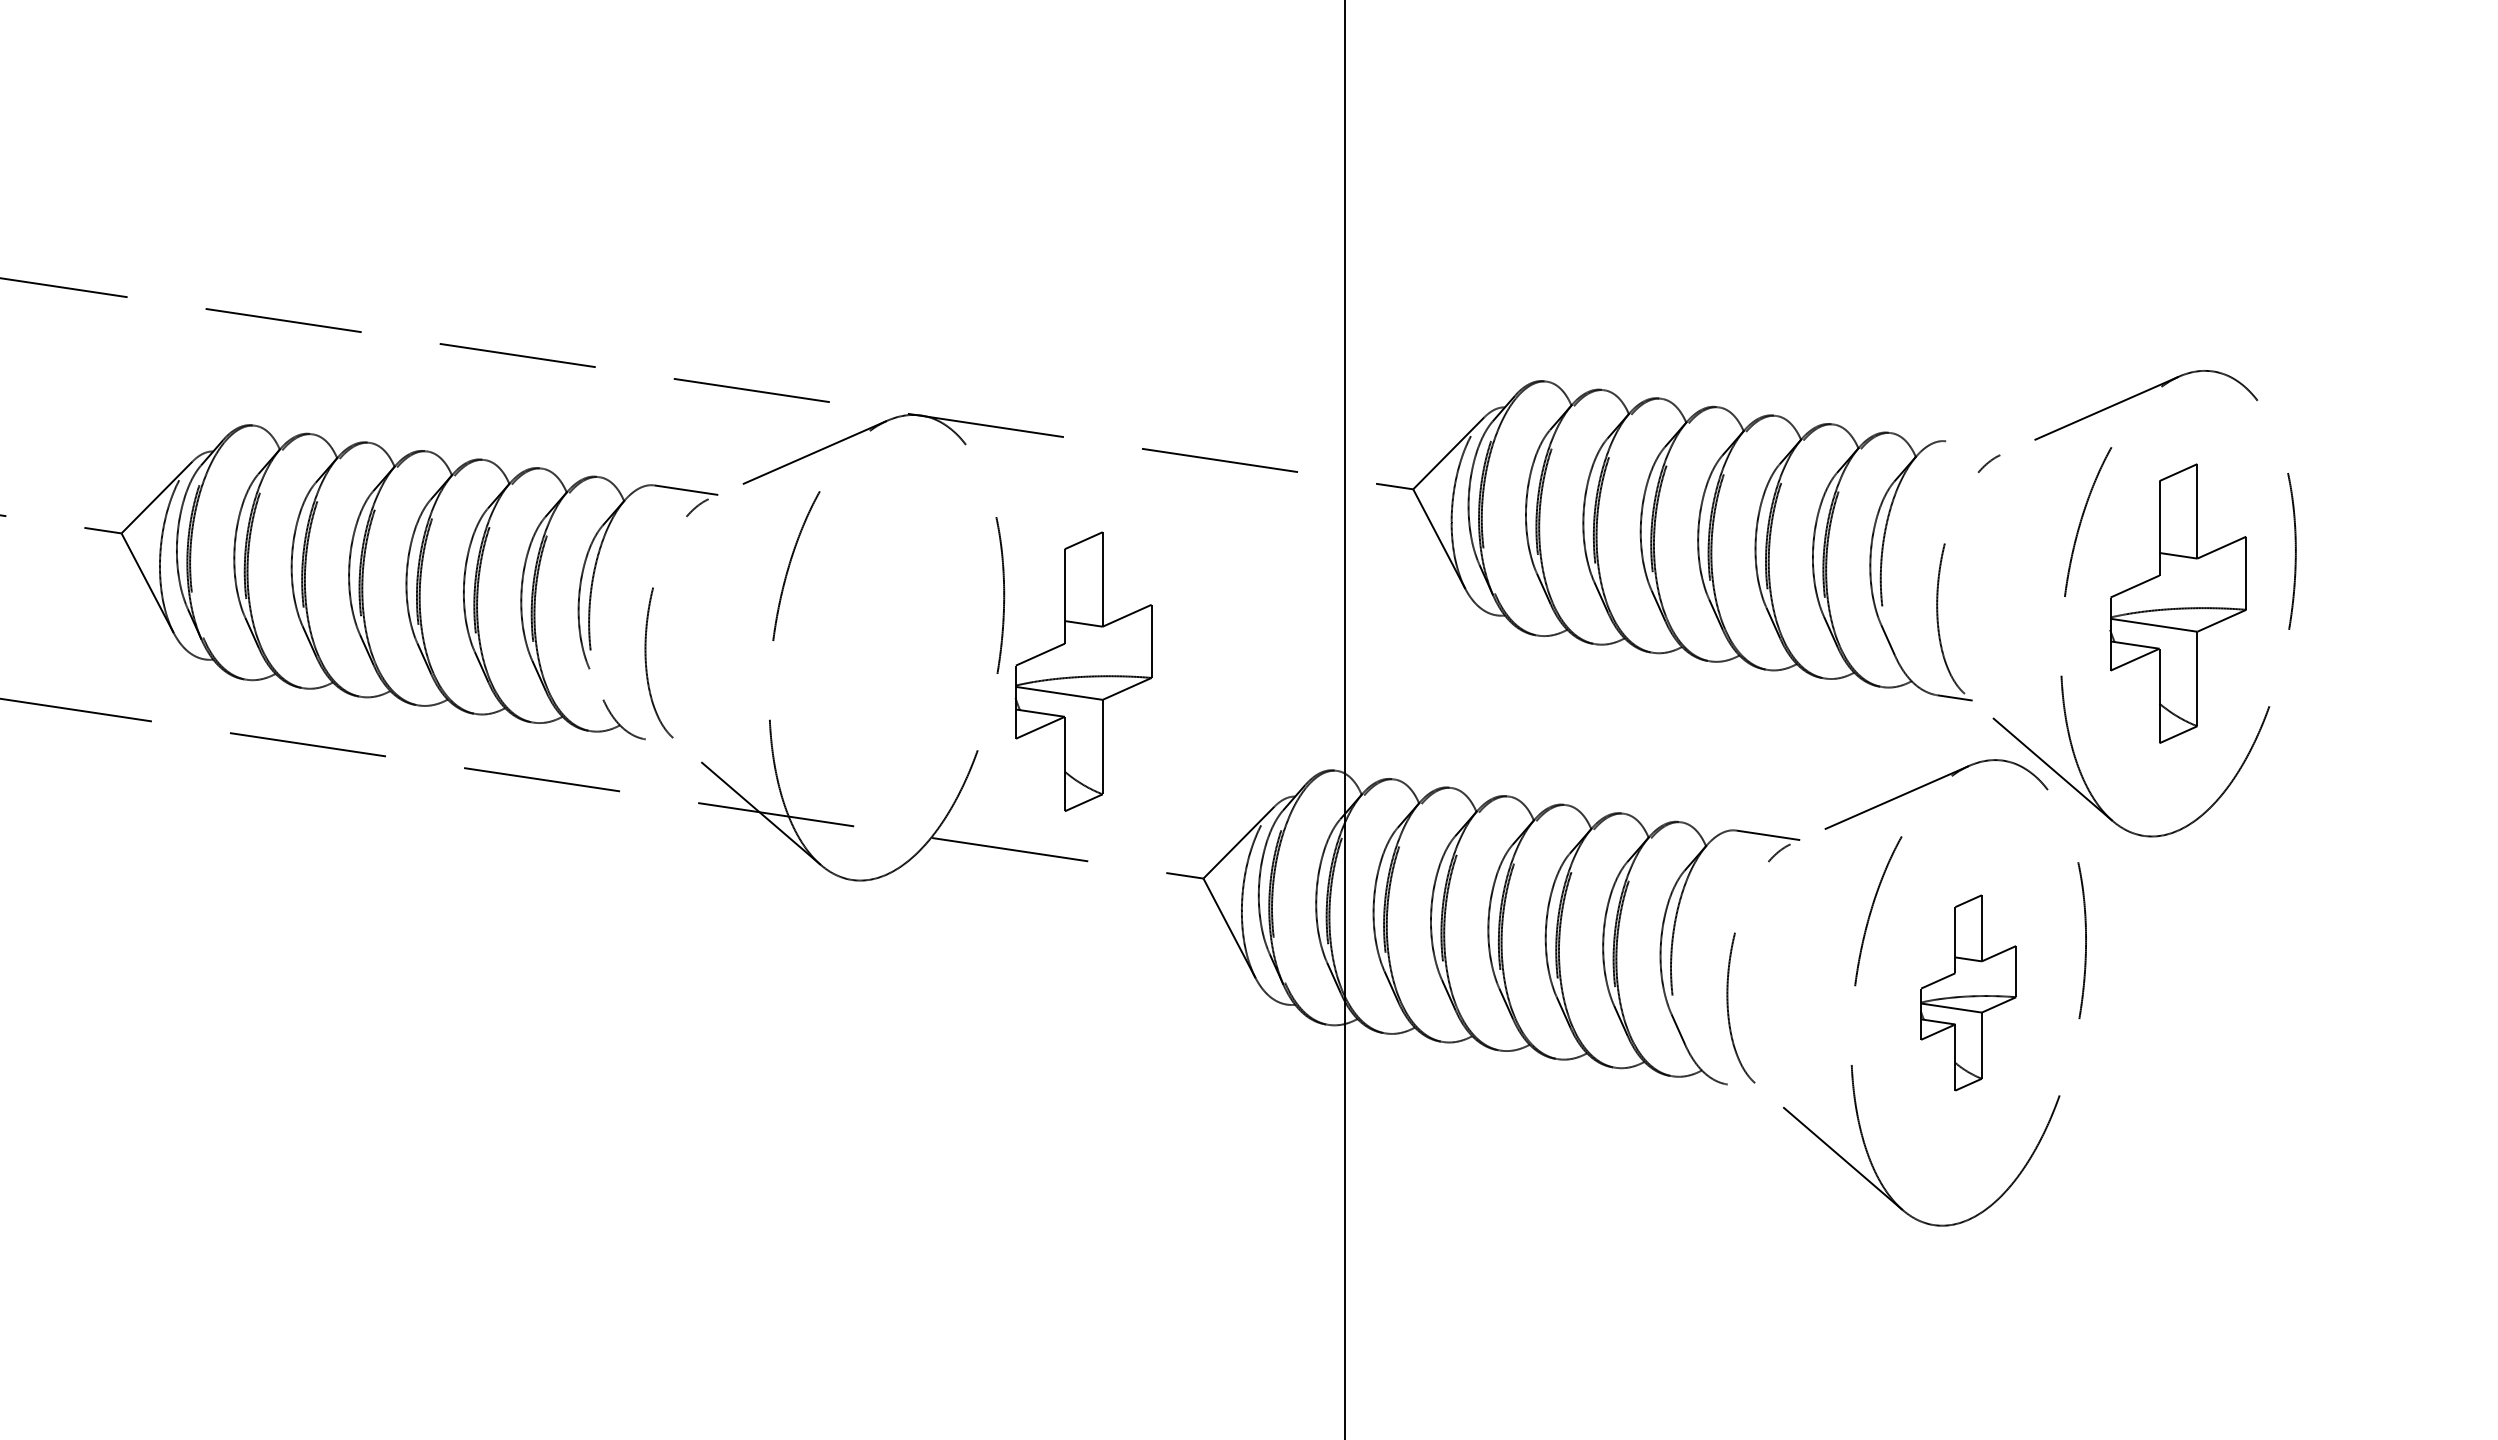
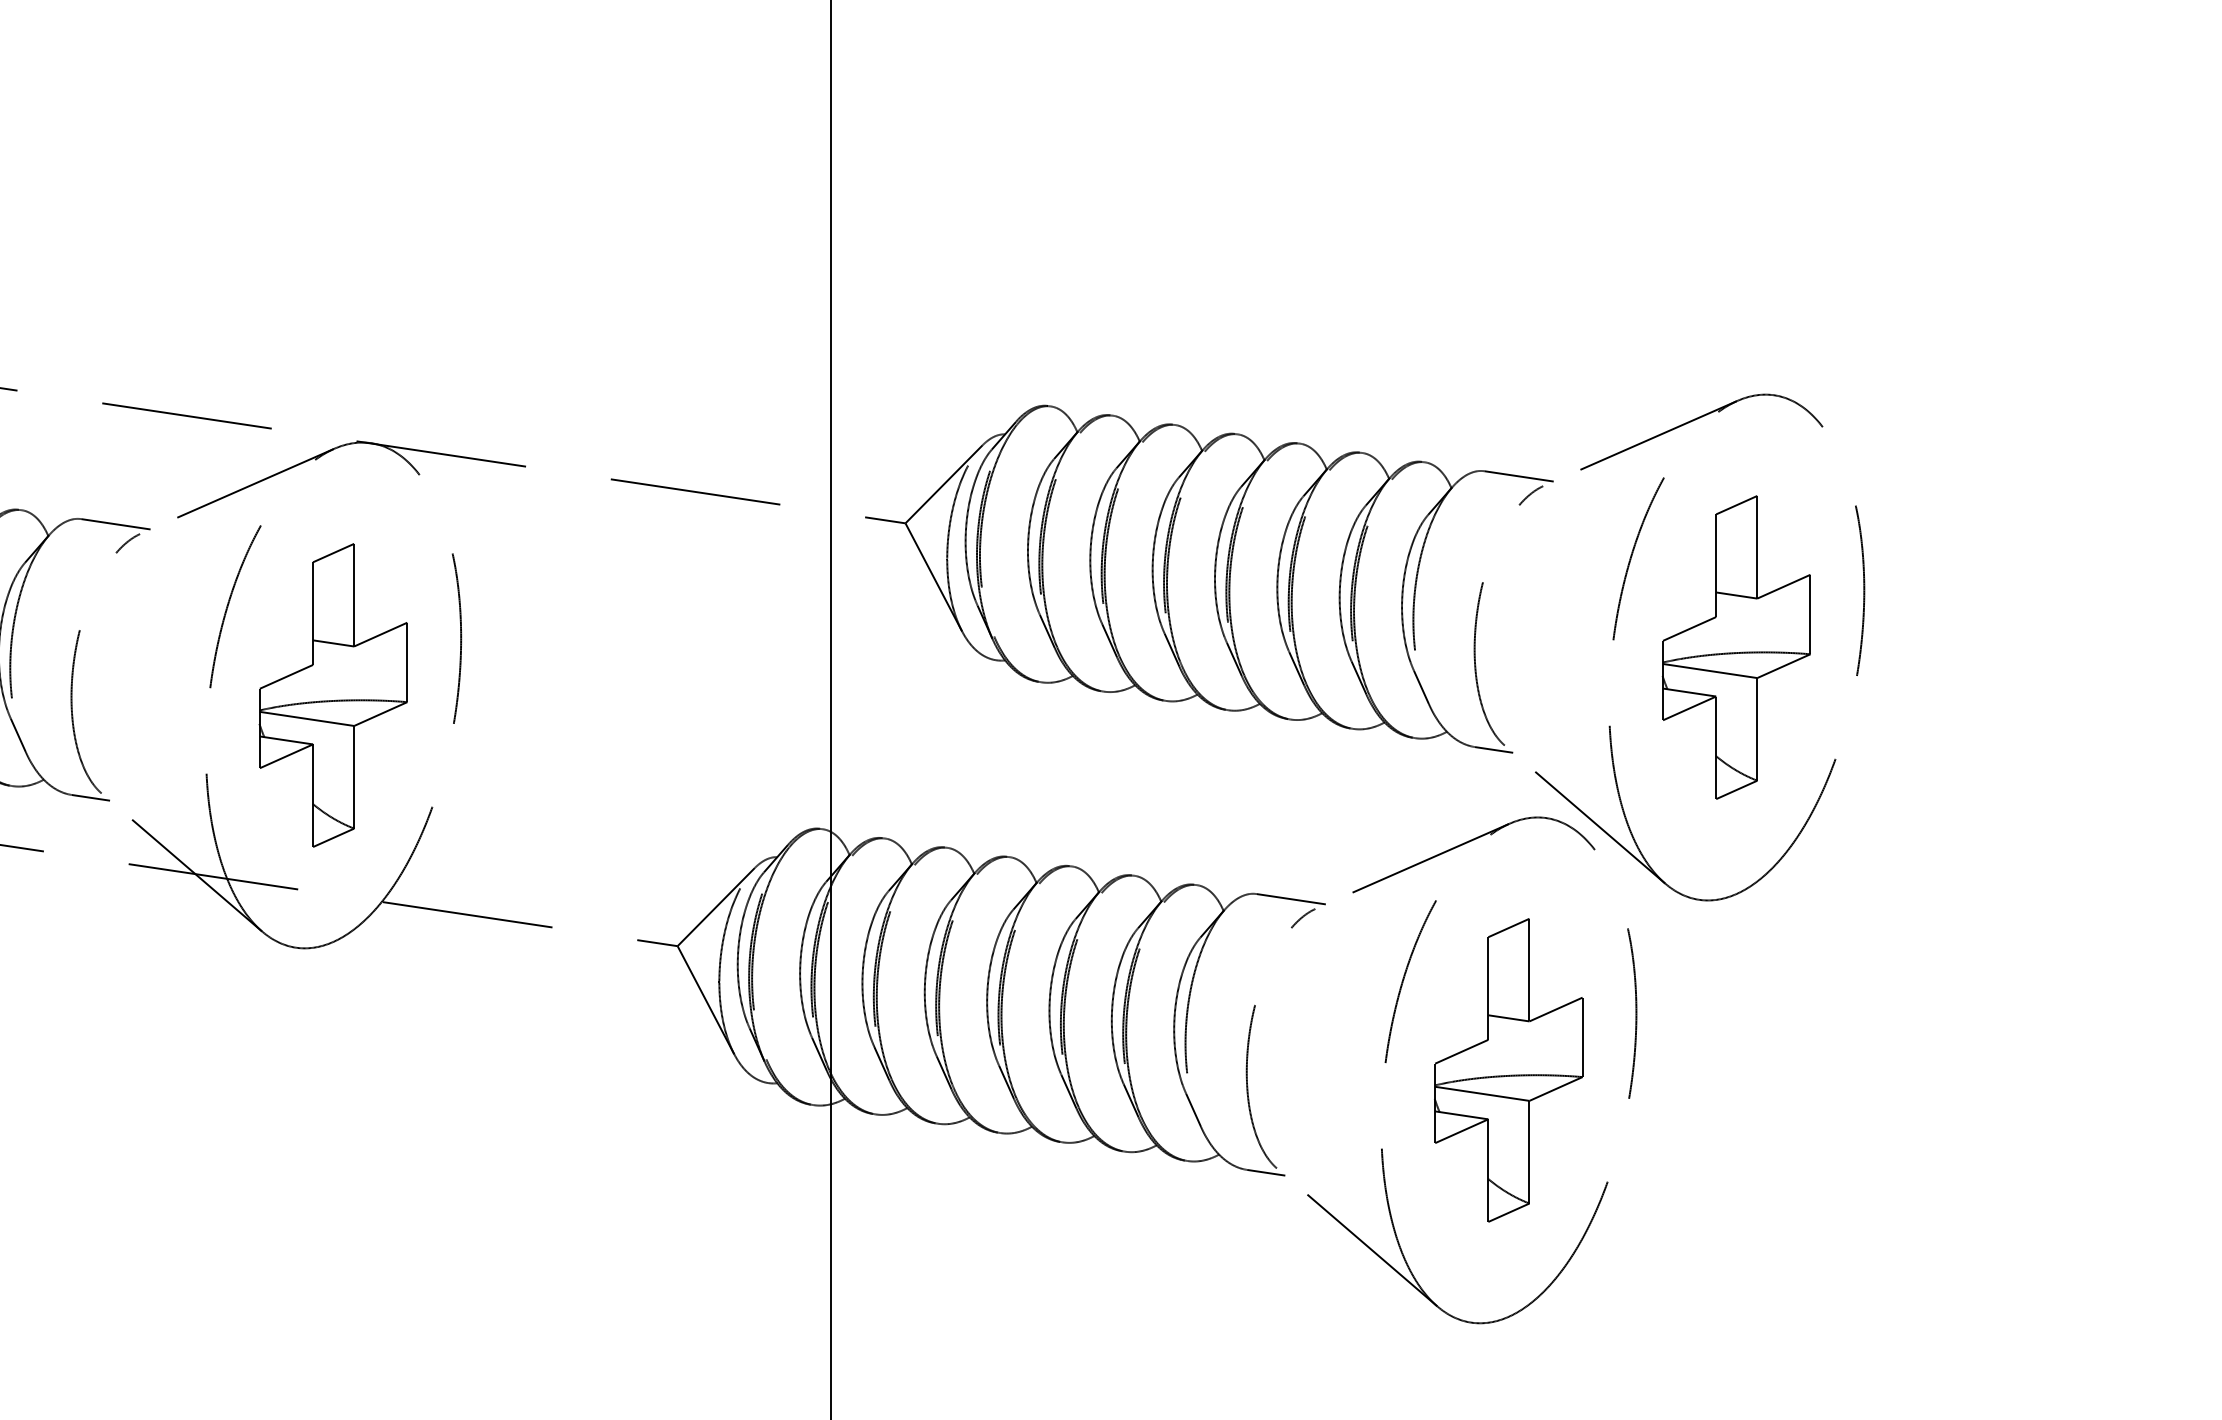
line: (1977, 445) -> (1518, 475), added
part: (1083, 671) -> (333, 695), moved
line: (596, 684) -> (18, 735), added
line: (662, 741) -> (89, 797), added
part: (1968, 992) -> (1508, 1069), size x1.43
line: (1744, 1086) -> (1265, 1172), added

